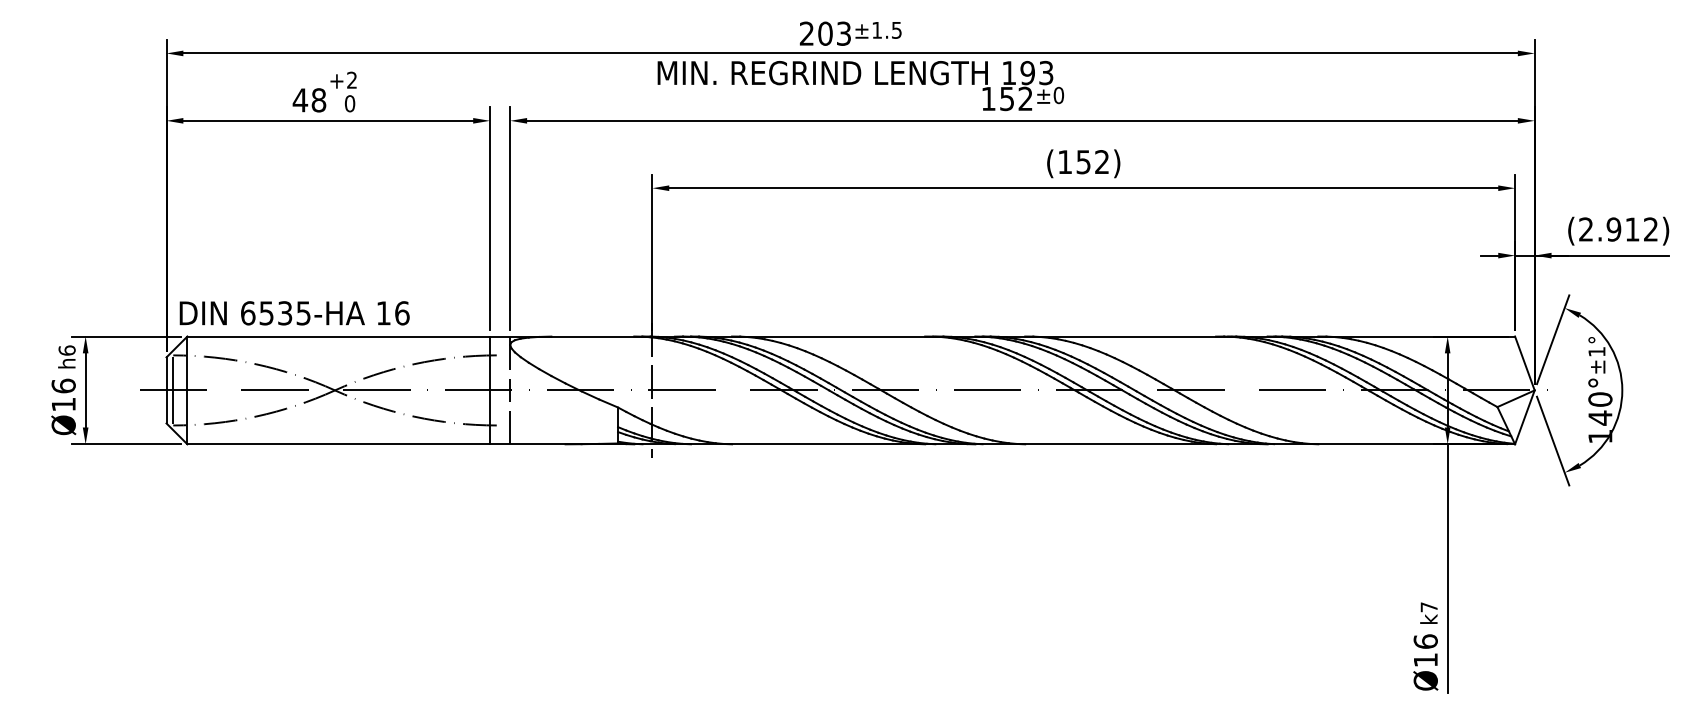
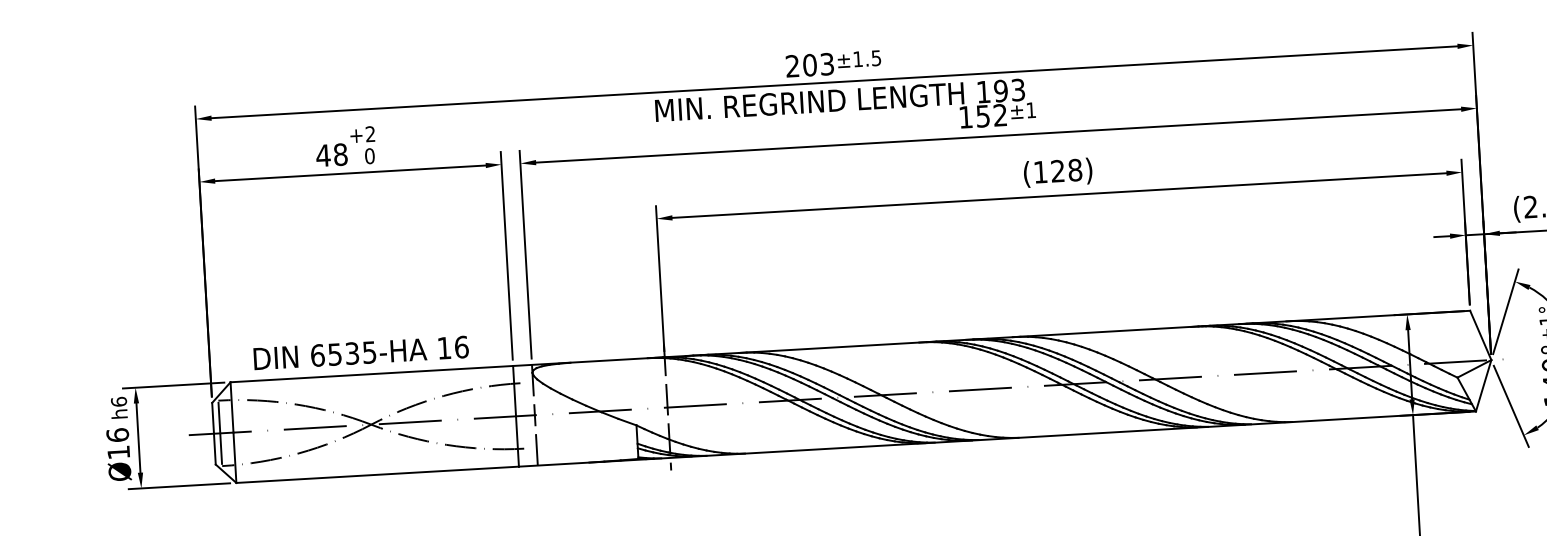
text: (1058, 95) -> (1030, 110), ±0 -> ±1
text: (1092, 162) -> (1066, 171), (152) -> (128)
text: (294, 313) -> (361, 353), moved

